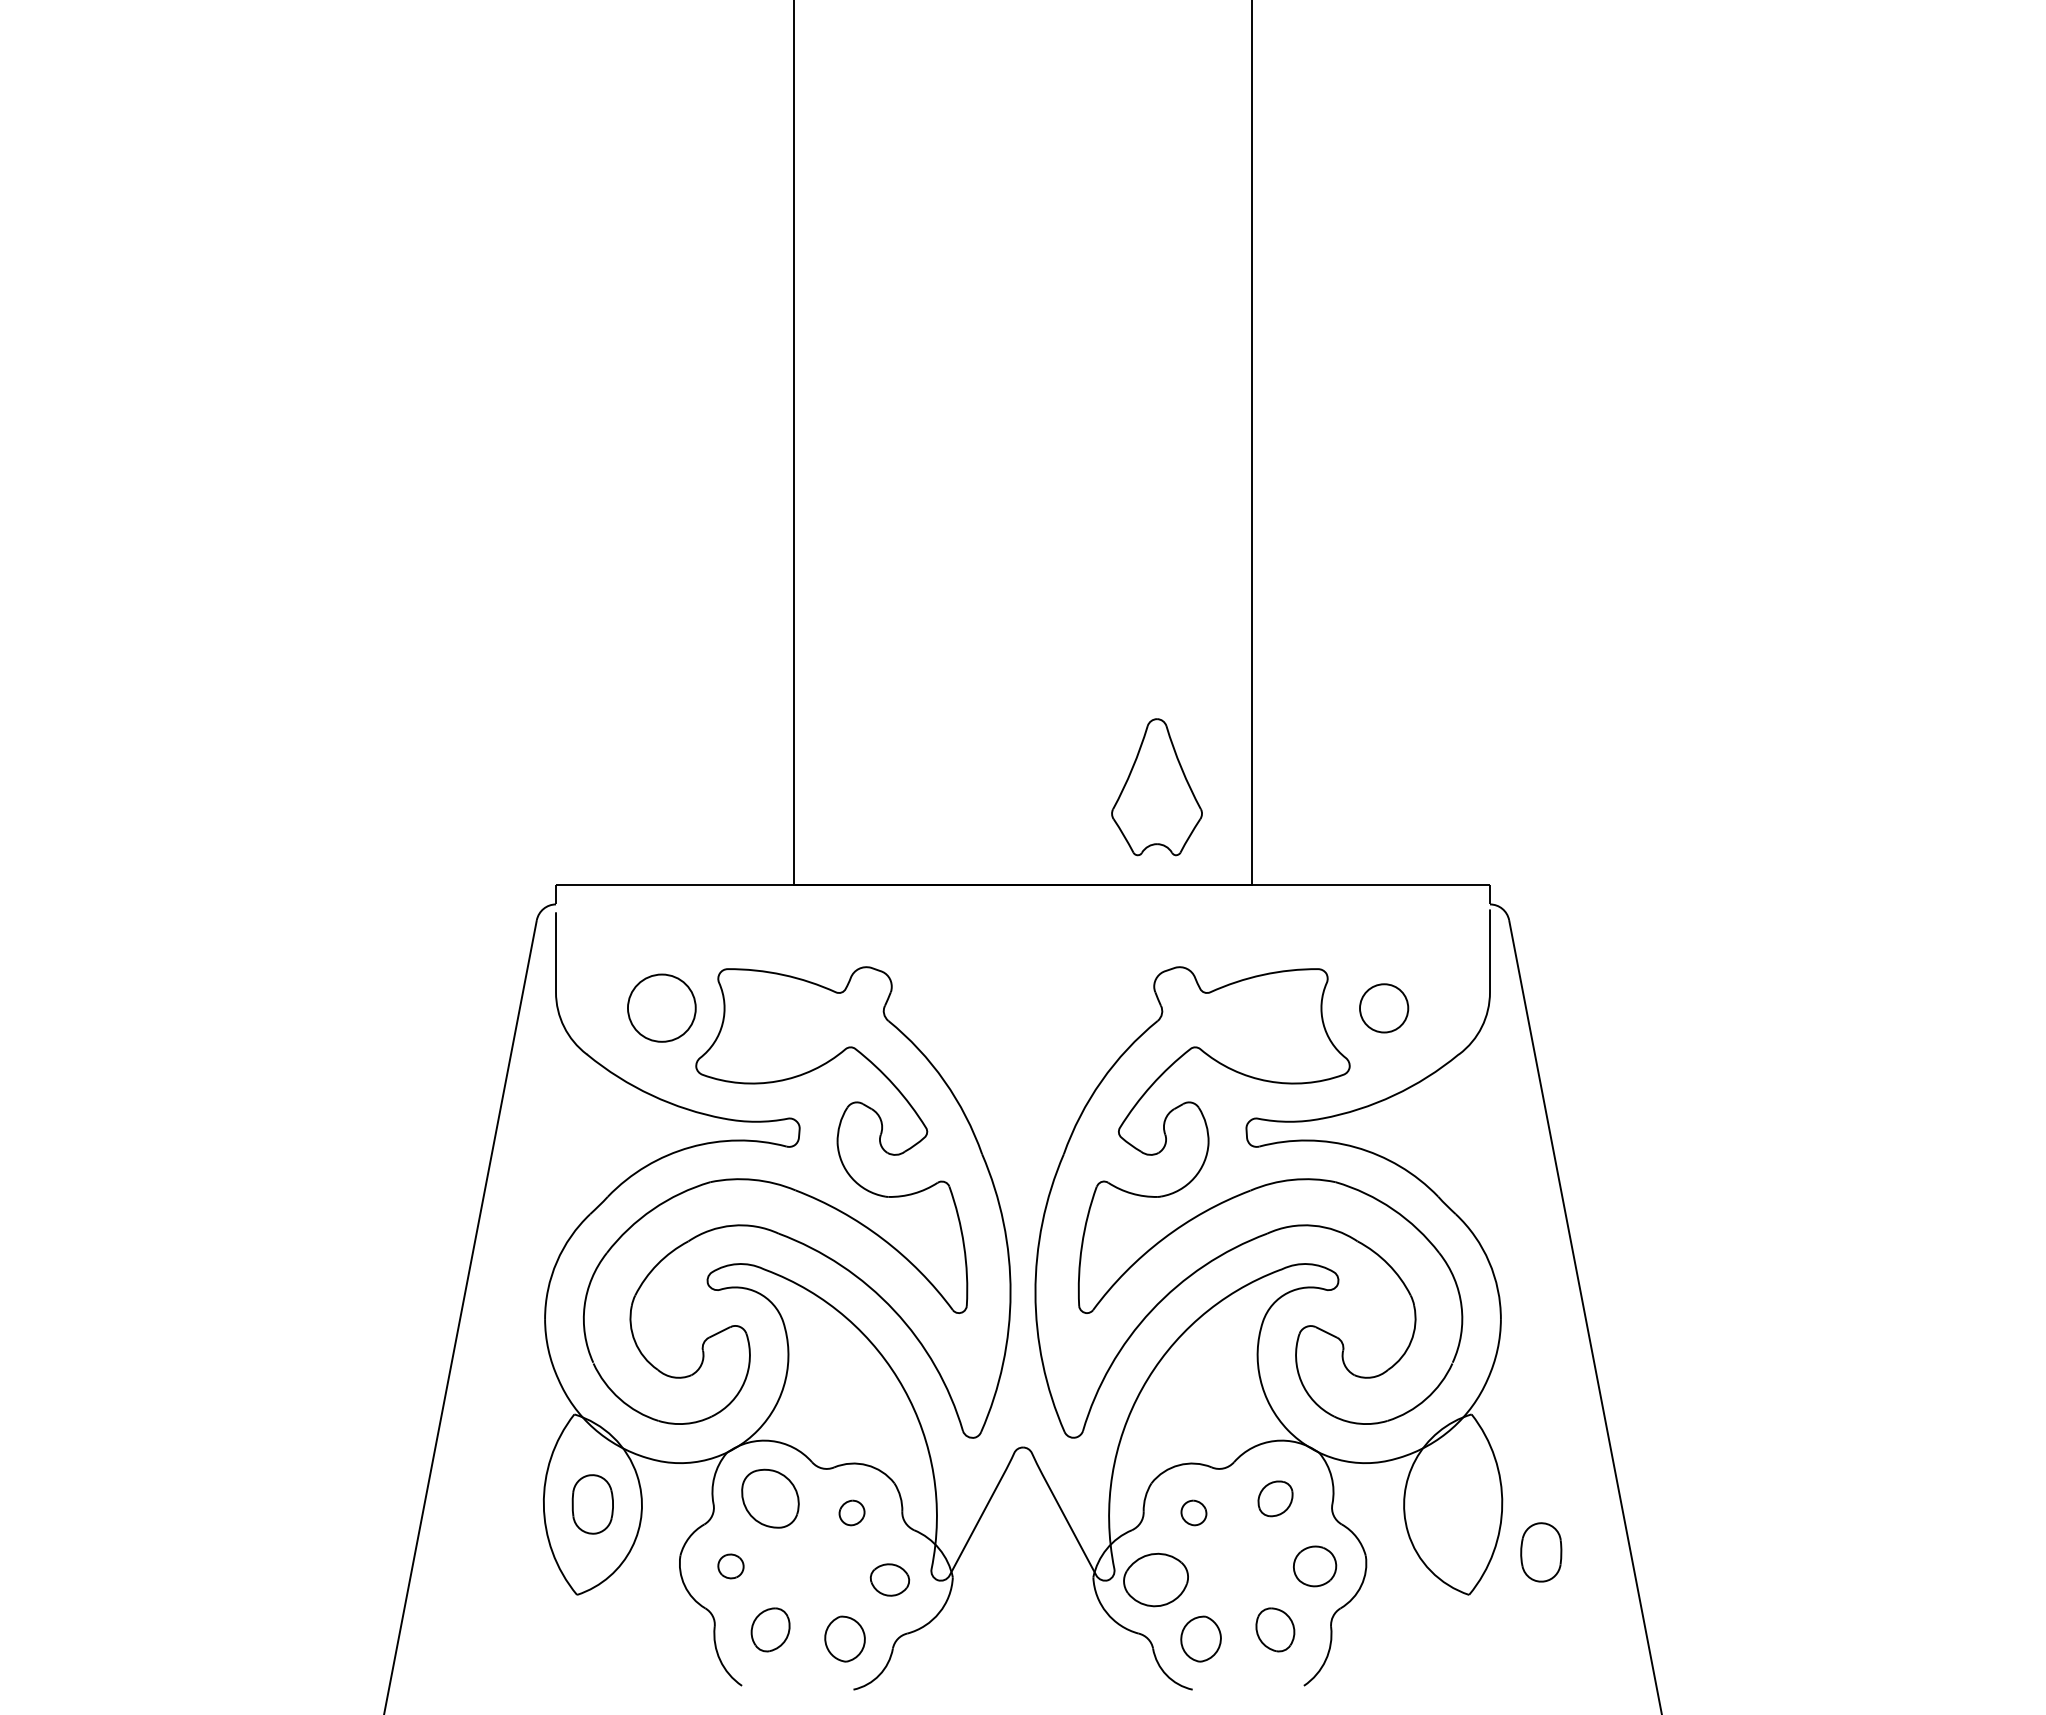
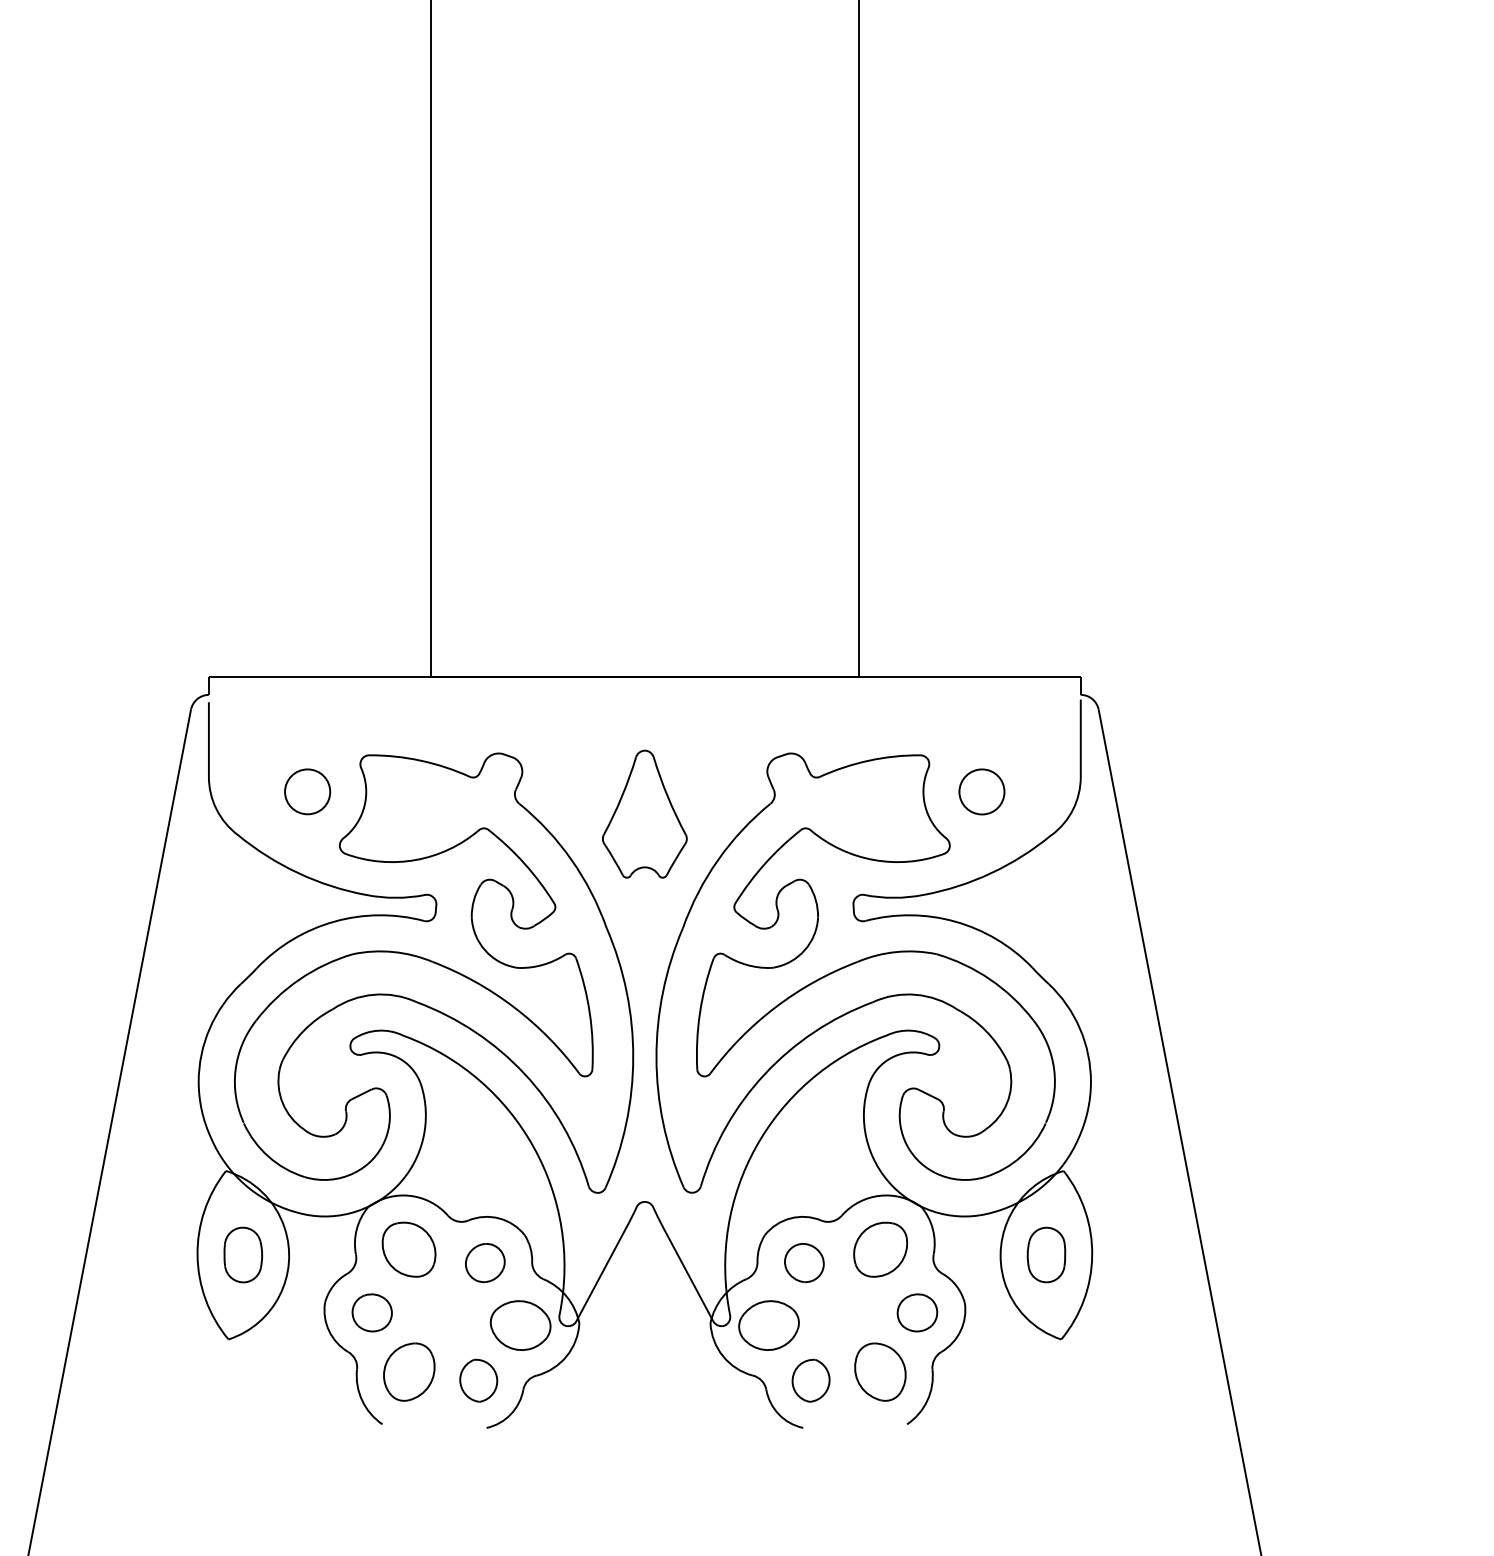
part: (1156, 787) -> (644, 814), moved
part: (661, 1008) -> (307, 792), size x0.71
part: (1275, 1498) -> (880, 1249), size x1.67
part: (851, 1512) -> (484, 1262), size x1.67
part: (1193, 1512) -> (803, 1262), size x1.67
part: (1541, 1552) -> (1046, 1255), moved
part: (730, 1566) -> (371, 1312), size x1.67
part: (889, 1579) -> (520, 1325), size x1.67
part: (770, 1629) -> (409, 1371), size x1.43
part: (1275, 1629) -> (880, 1371), size x1.43

